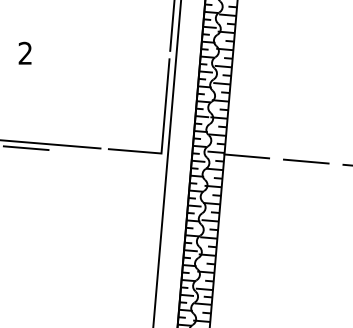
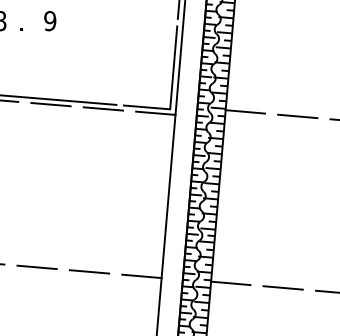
text: (25, 53) -> (50, 21), 2 -> 9
line: (85, 152) -> (103, 108), added
line: (144, 157) -> (155, 112), added

